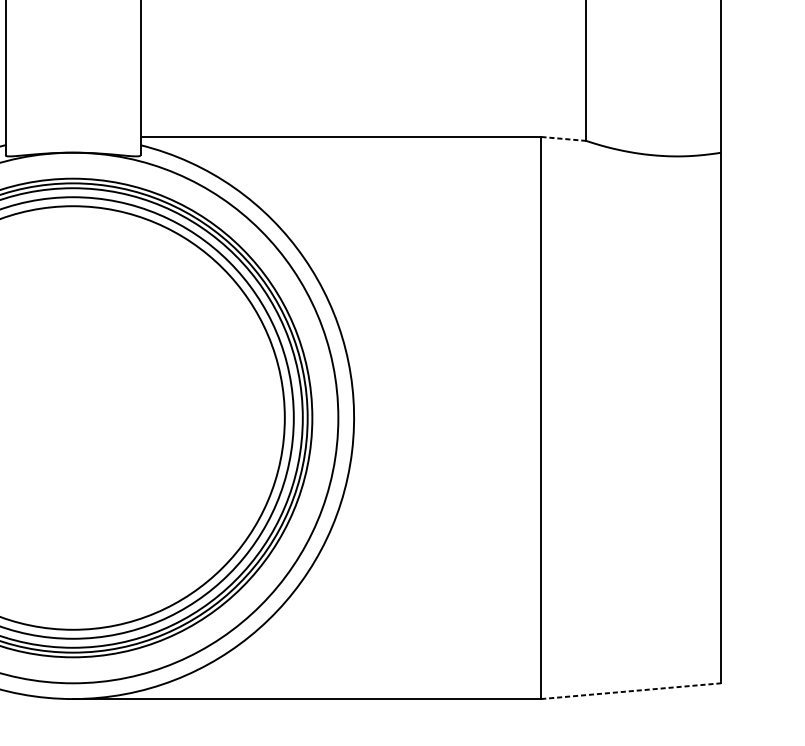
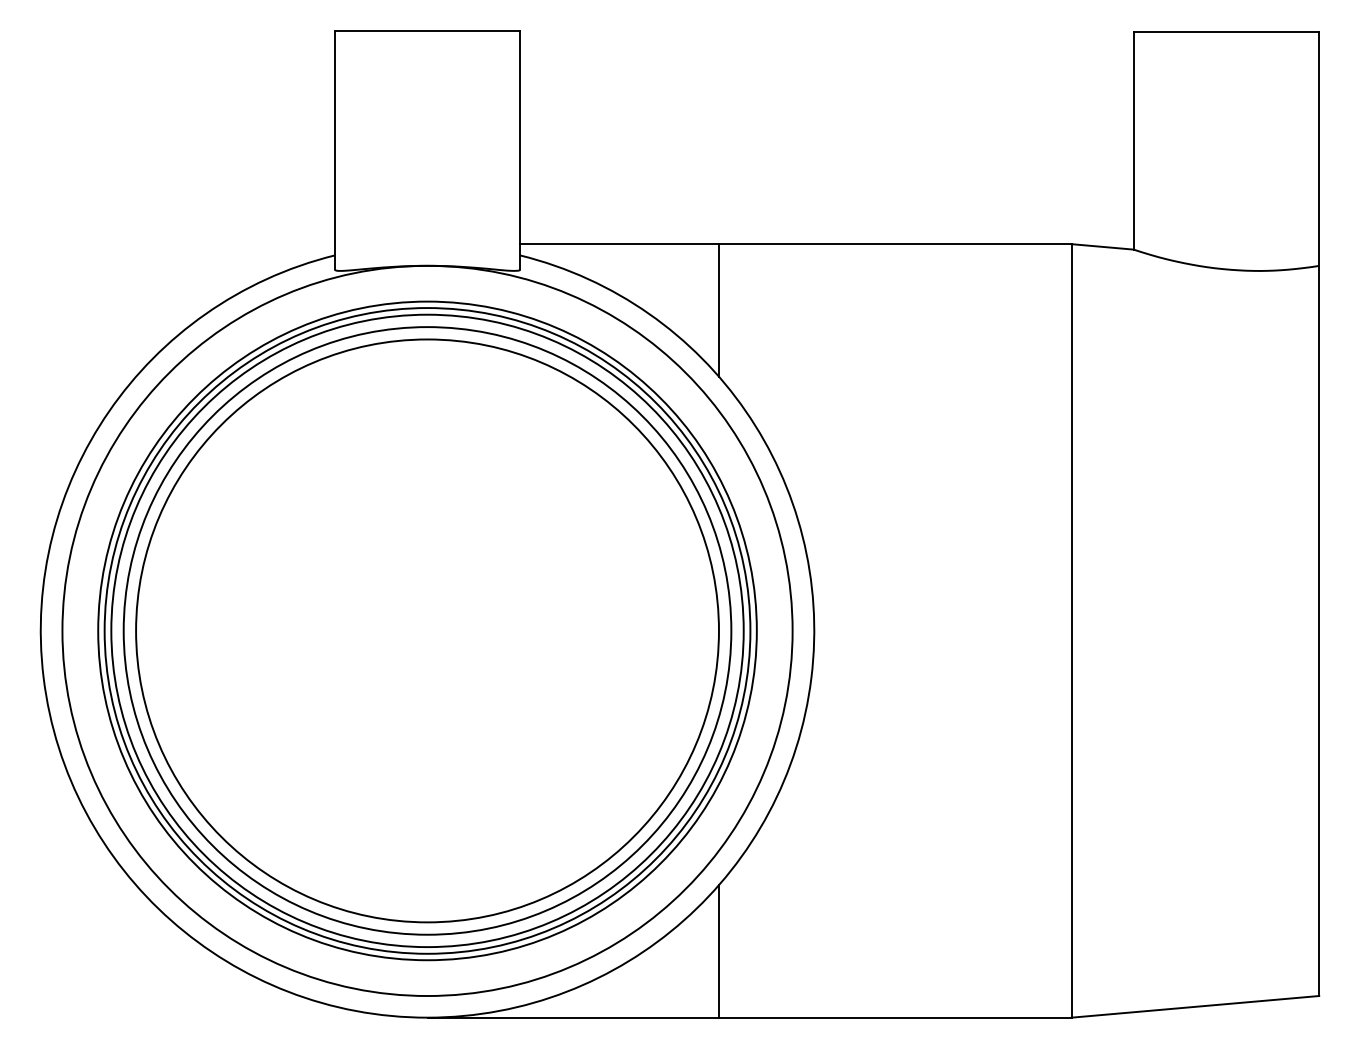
line: (563, 138) -> (1102, 246), dashed -> solid
line: (284, 185) -> (718, 310), added
line: (284, 650) -> (718, 951), added
line: (631, 690) -> (1195, 1006), dashed -> solid

